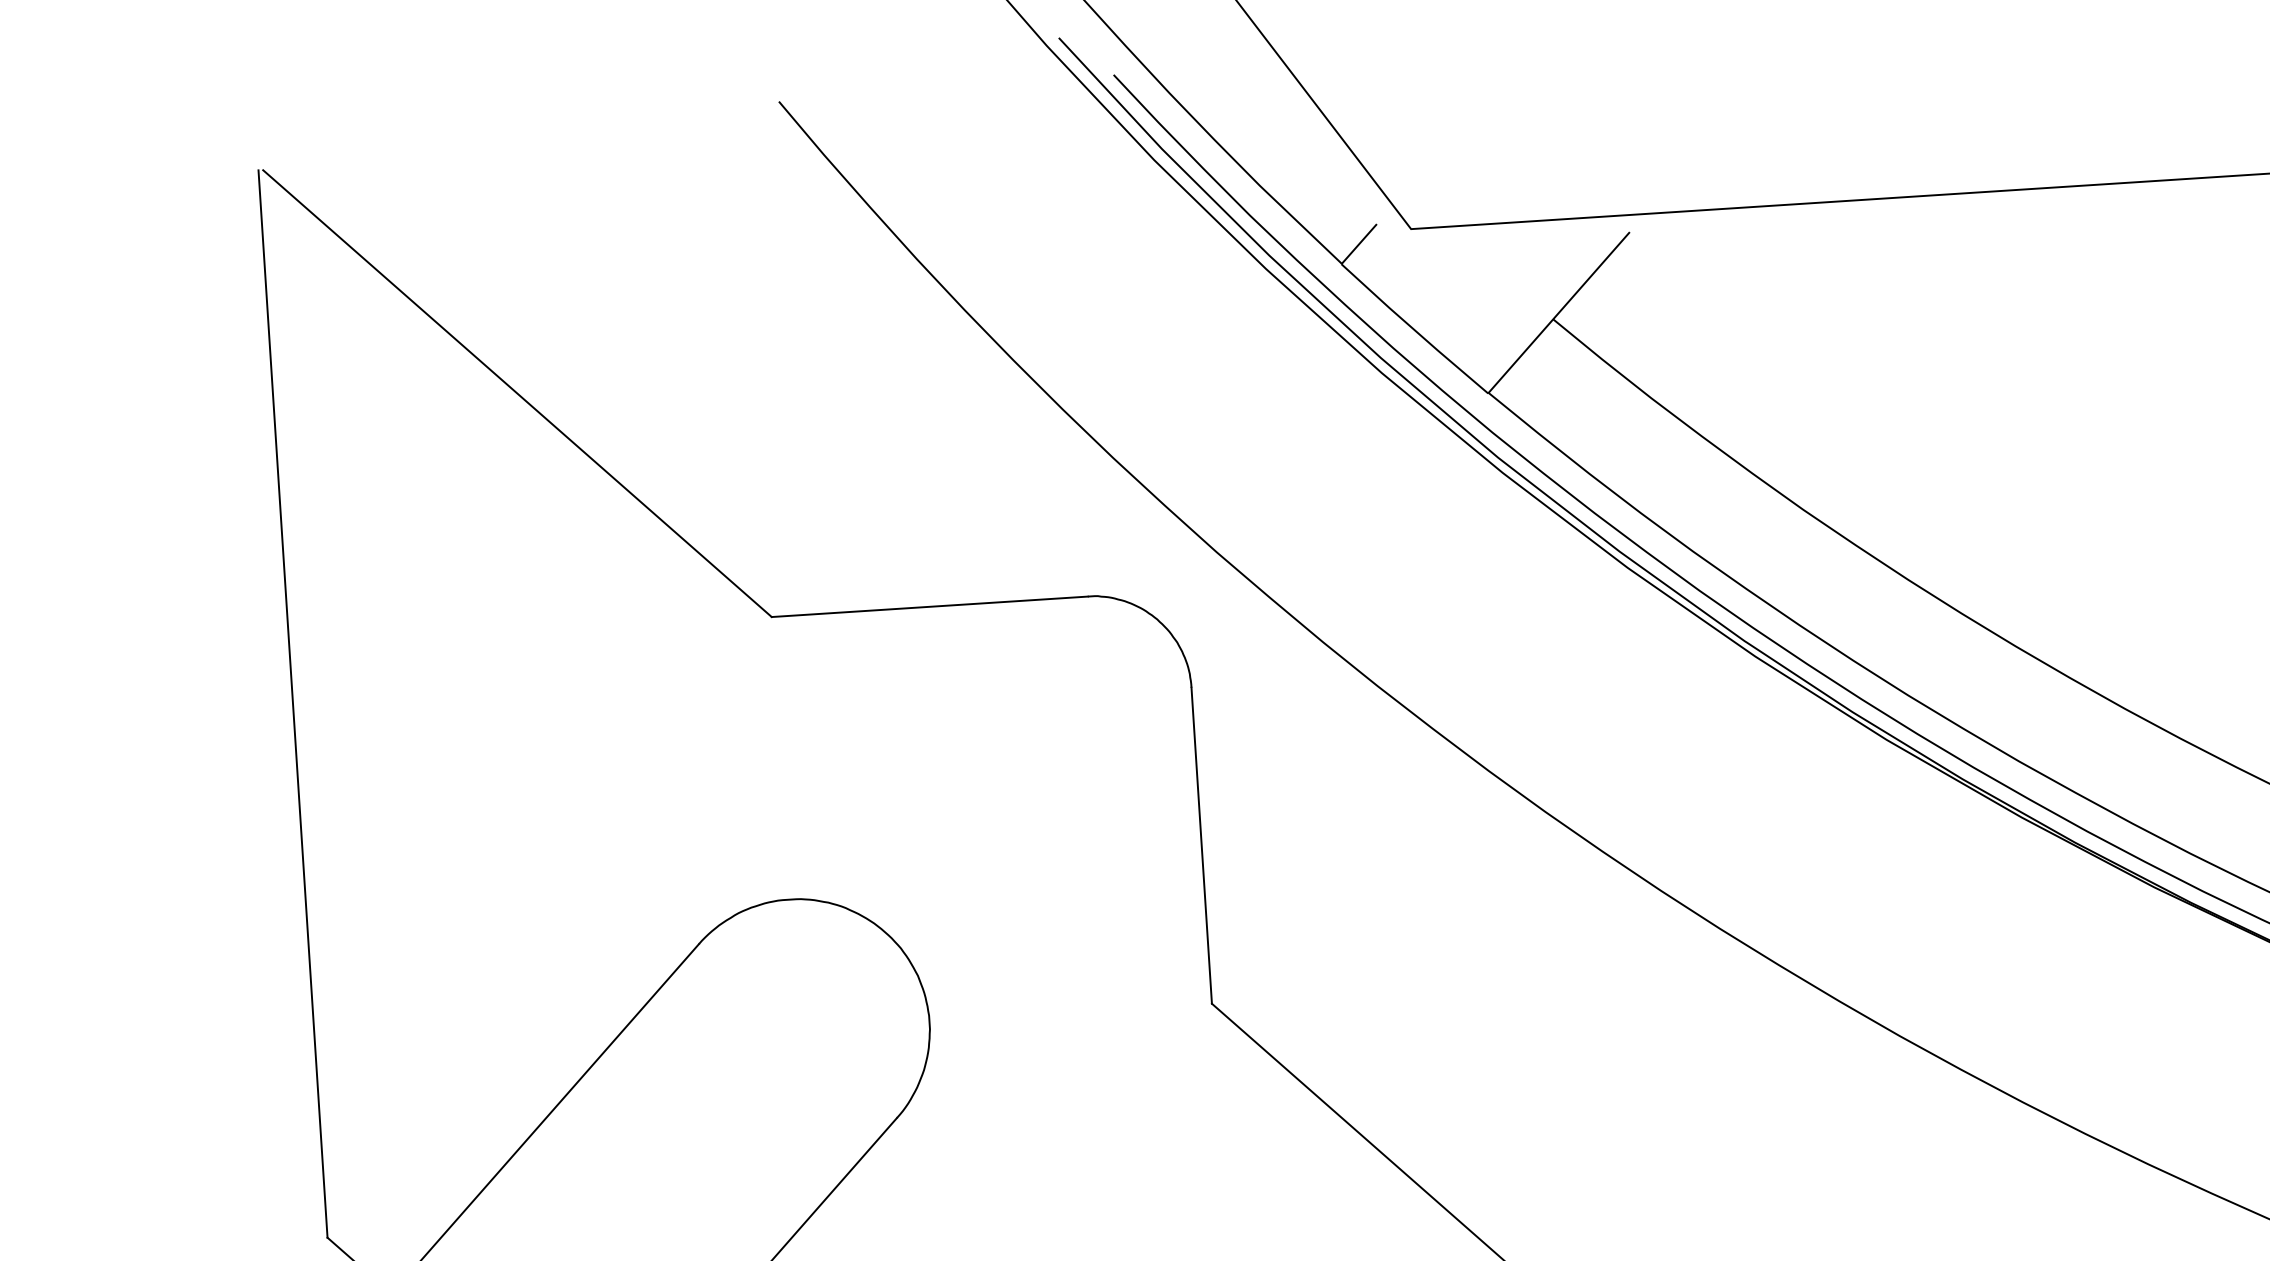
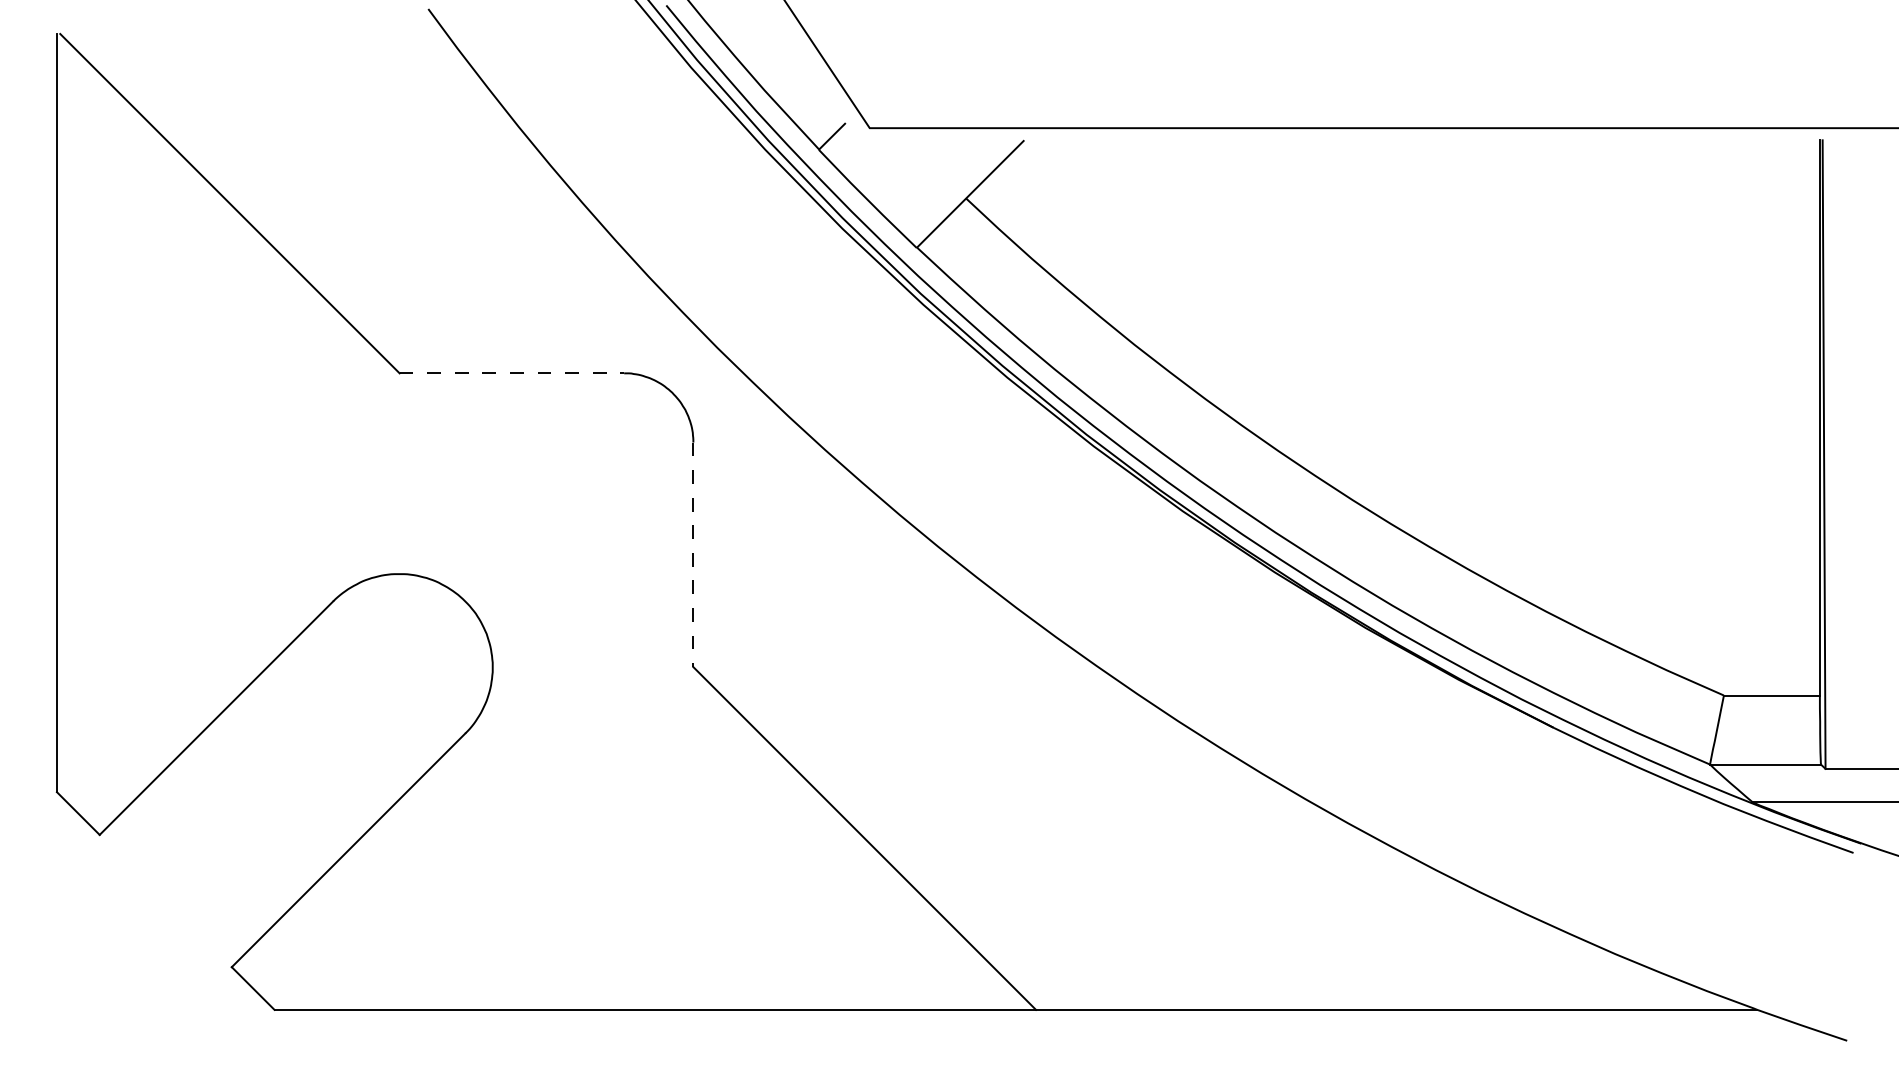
line: (930, 606) -> (512, 373), solid -> dashed
line: (1201, 846) -> (693, 555), solid -> dashed

